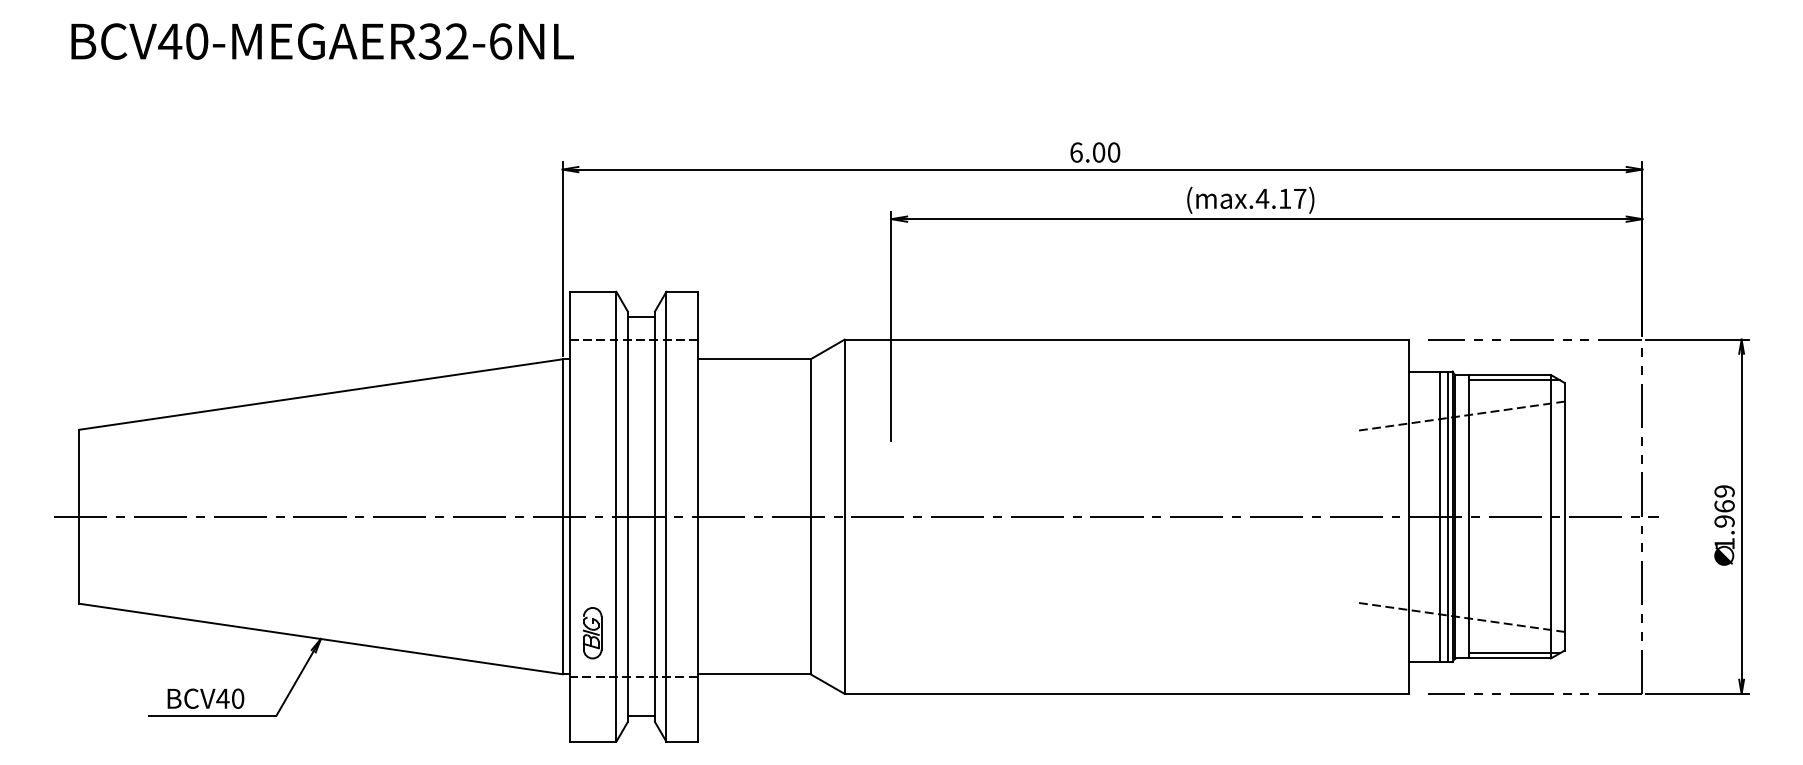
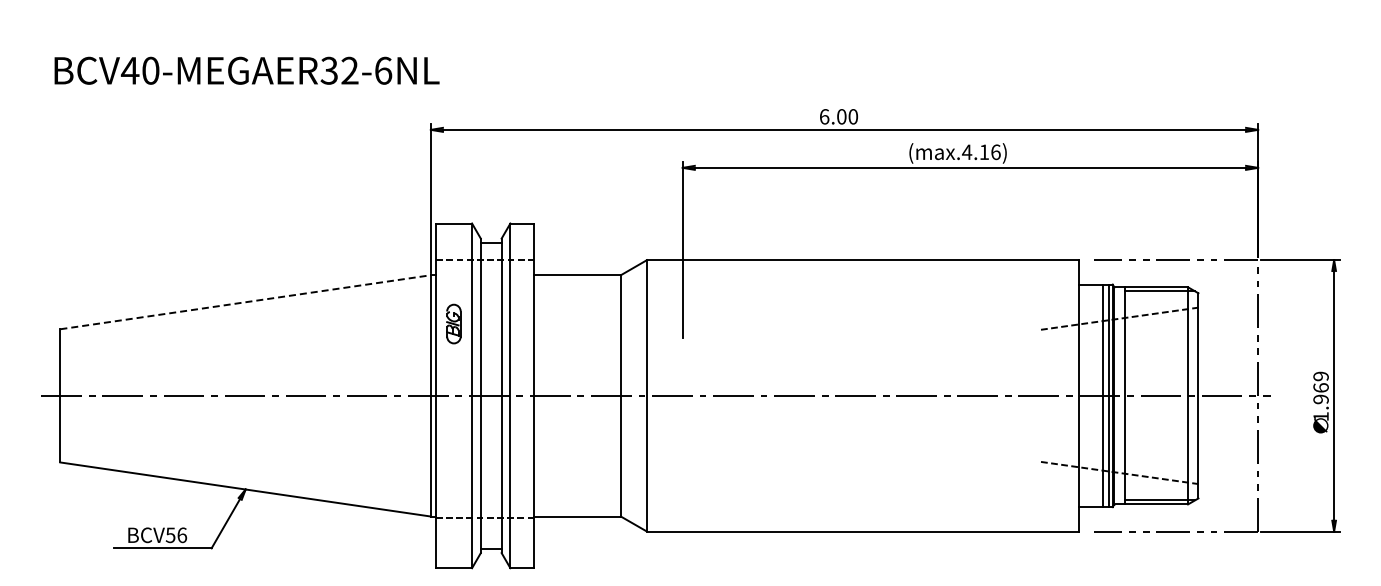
text: (321, 41) -> (246, 70), moved
text: (1299, 199) -> (995, 152), (max.4.17) -> (max.4.16)
line: (321, 394) -> (246, 302), solid -> dashed
part: (592, 632) -> (453, 323), moved
text: (230, 699) -> (176, 535), BCV40 -> BCV56

